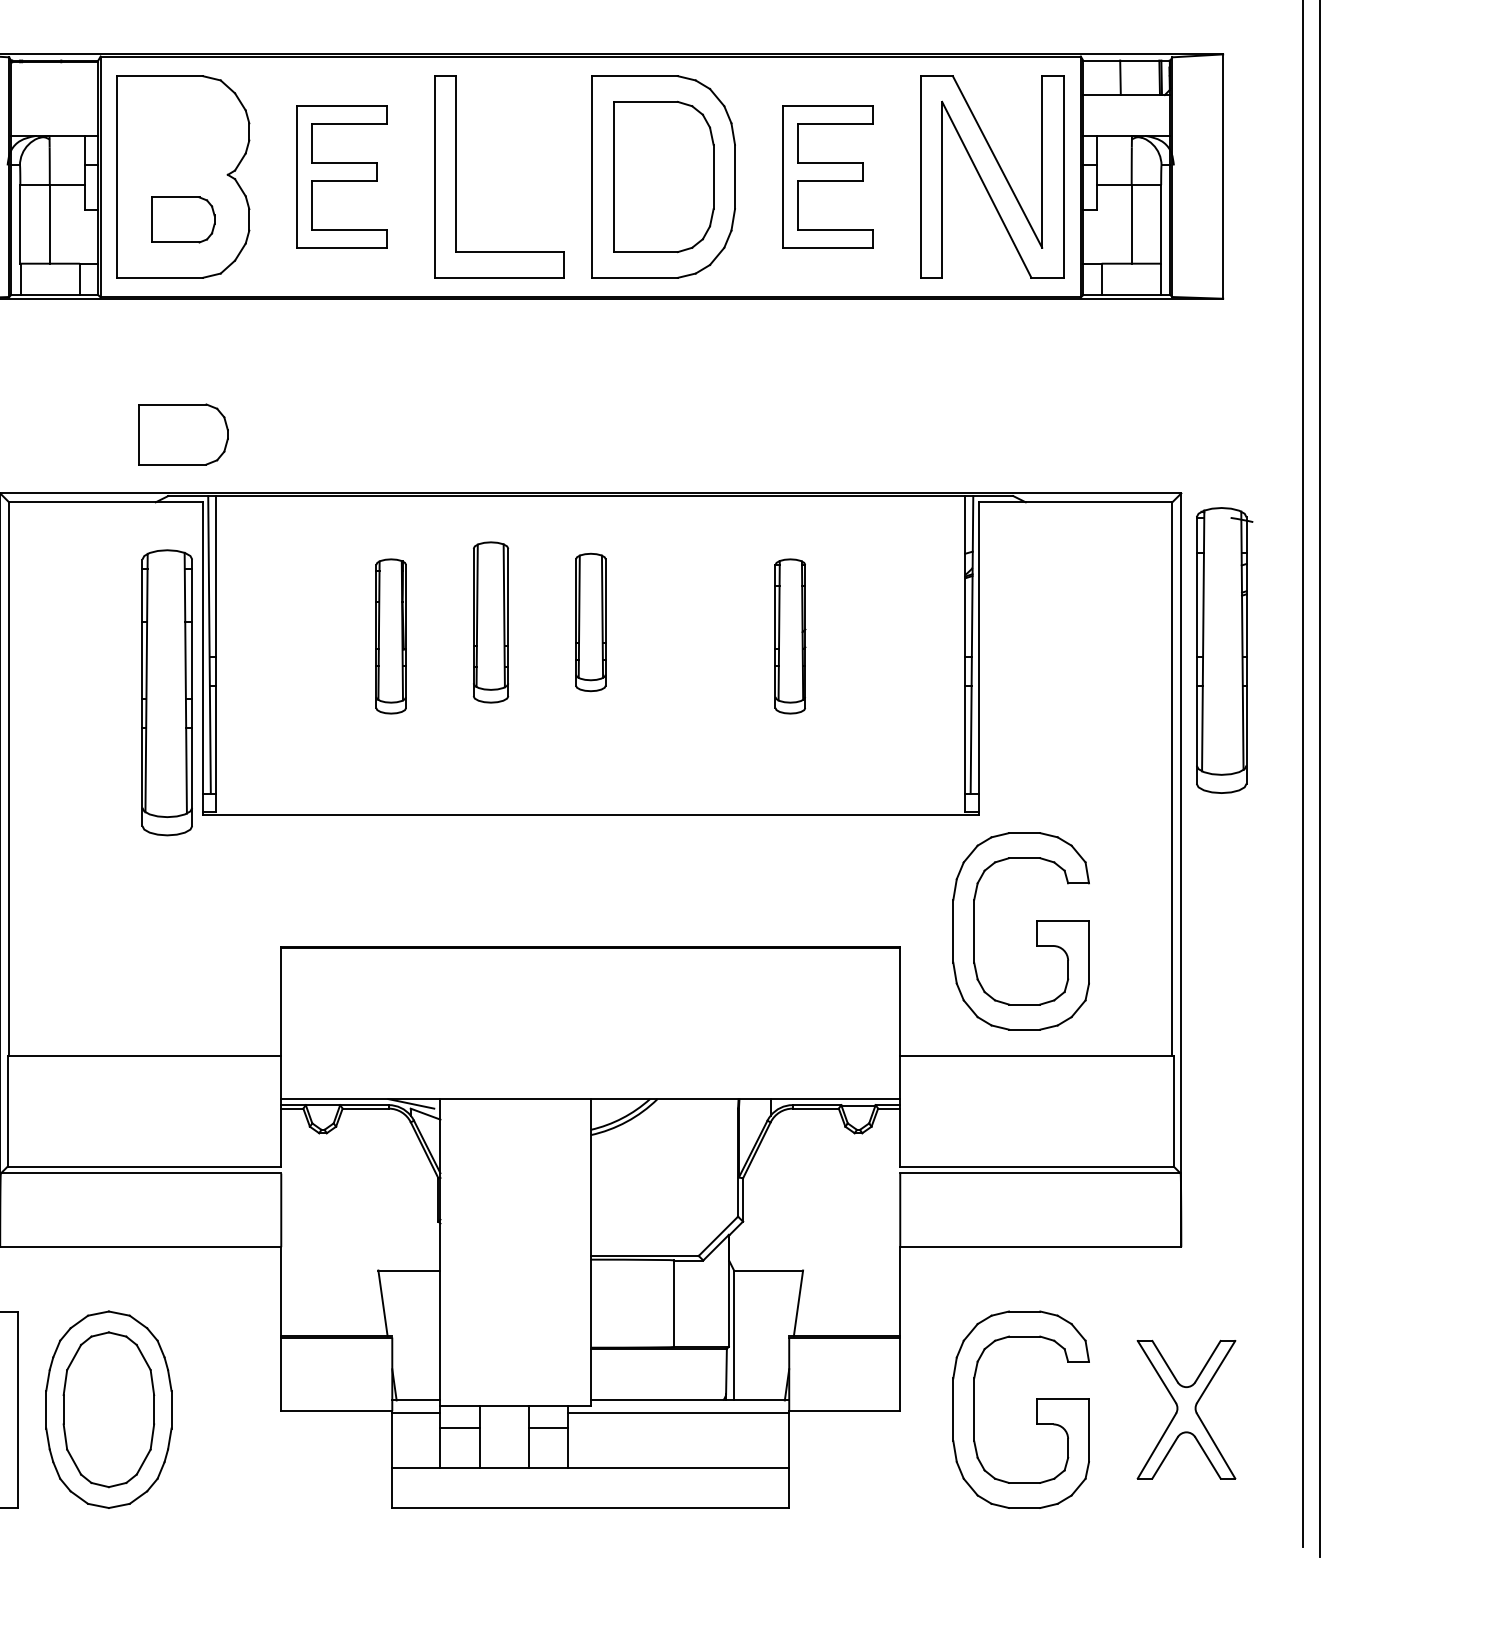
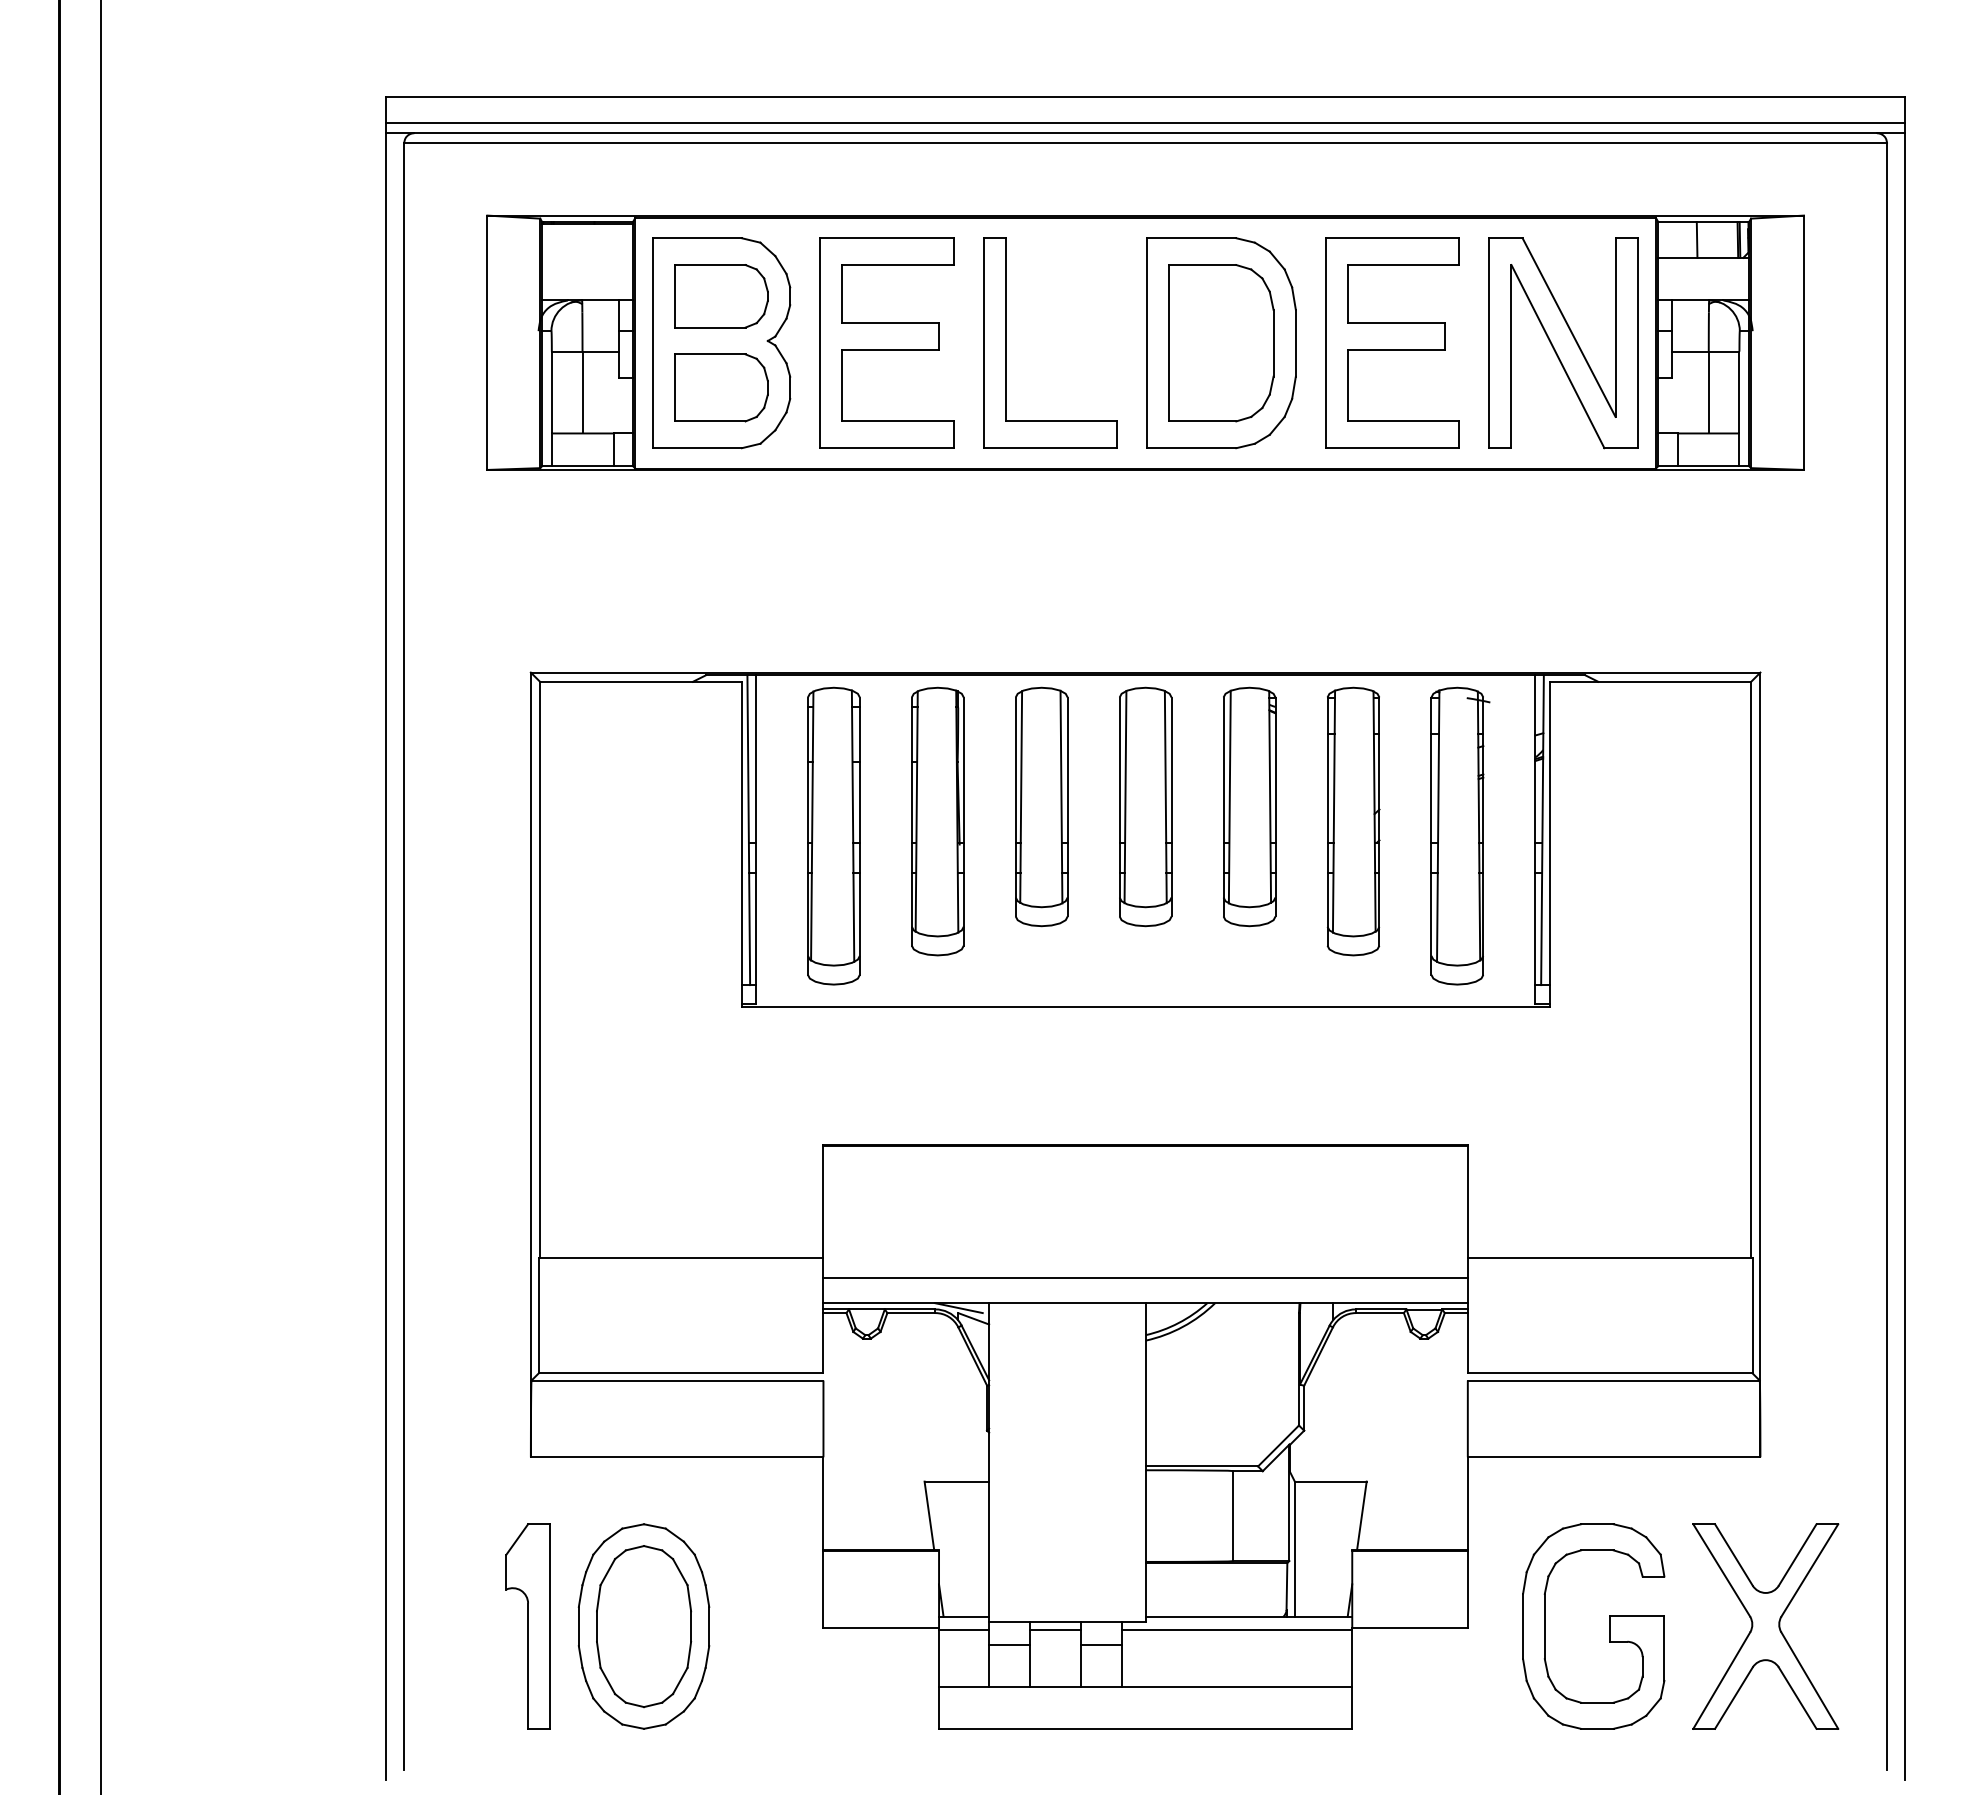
part: (341, 176) -> (886, 342), size x1.43
part: (827, 176) -> (1392, 342), size x1.43
part: (183, 219) -> (721, 387), size x1.43
part: (183, 434) -> (721, 296), moved
part: (490, 622) -> (1041, 806), size x1.43
part: (590, 622) -> (1145, 806), size x1.67
part: (690, 622) -> (1249, 806), added
part: (390, 636) -> (937, 821), size x1.67
part: (790, 636) -> (1353, 821), size x1.67
part: (1224, 649) -> (1460, 835), moved
part: (166, 692) -> (833, 835), moved
part: (1036, 931) -> (1609, 1128), removed
line: (590, 1075) -> (1145, 1278), added
part: (1186, 1409) -> (1765, 1626), size x1.43
line: (504, 1413) -> (1055, 1630), added

